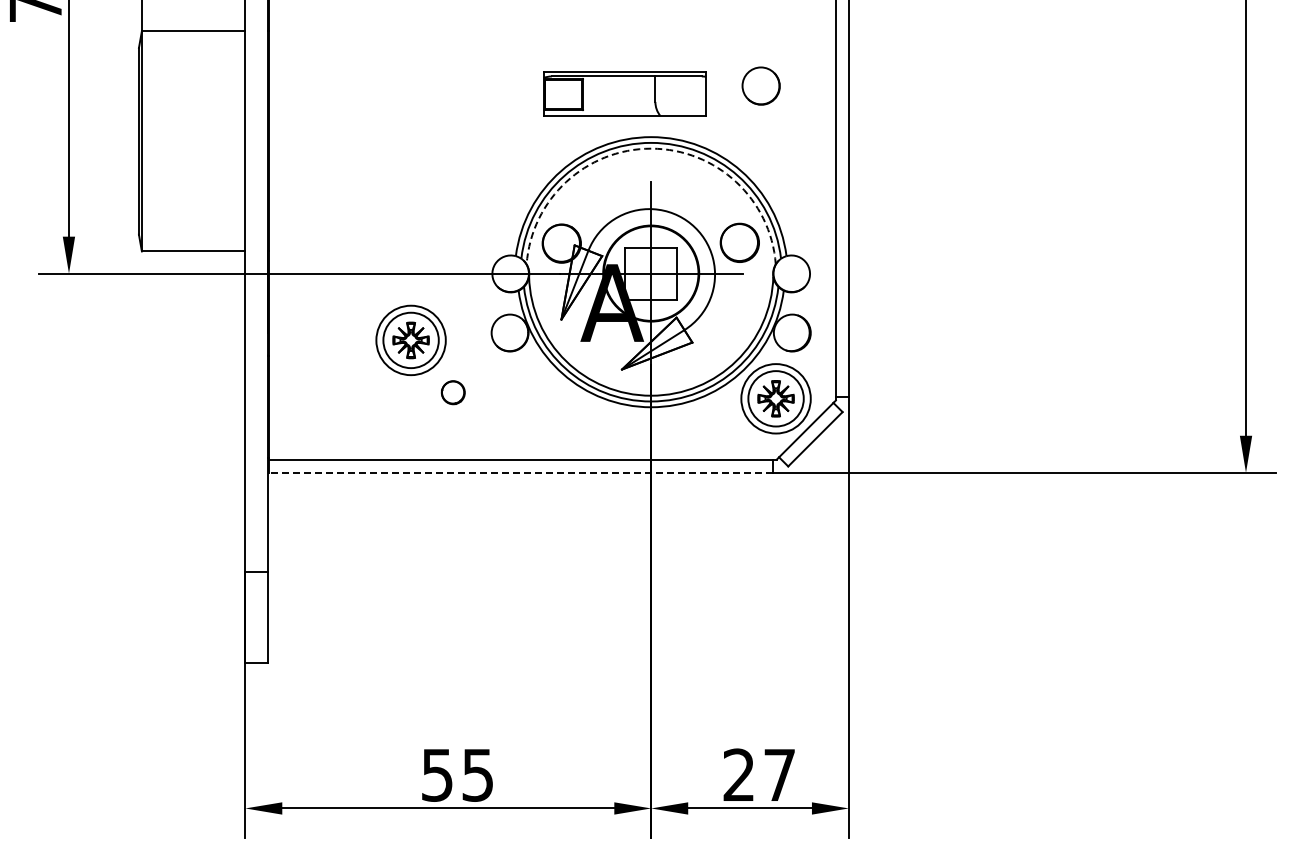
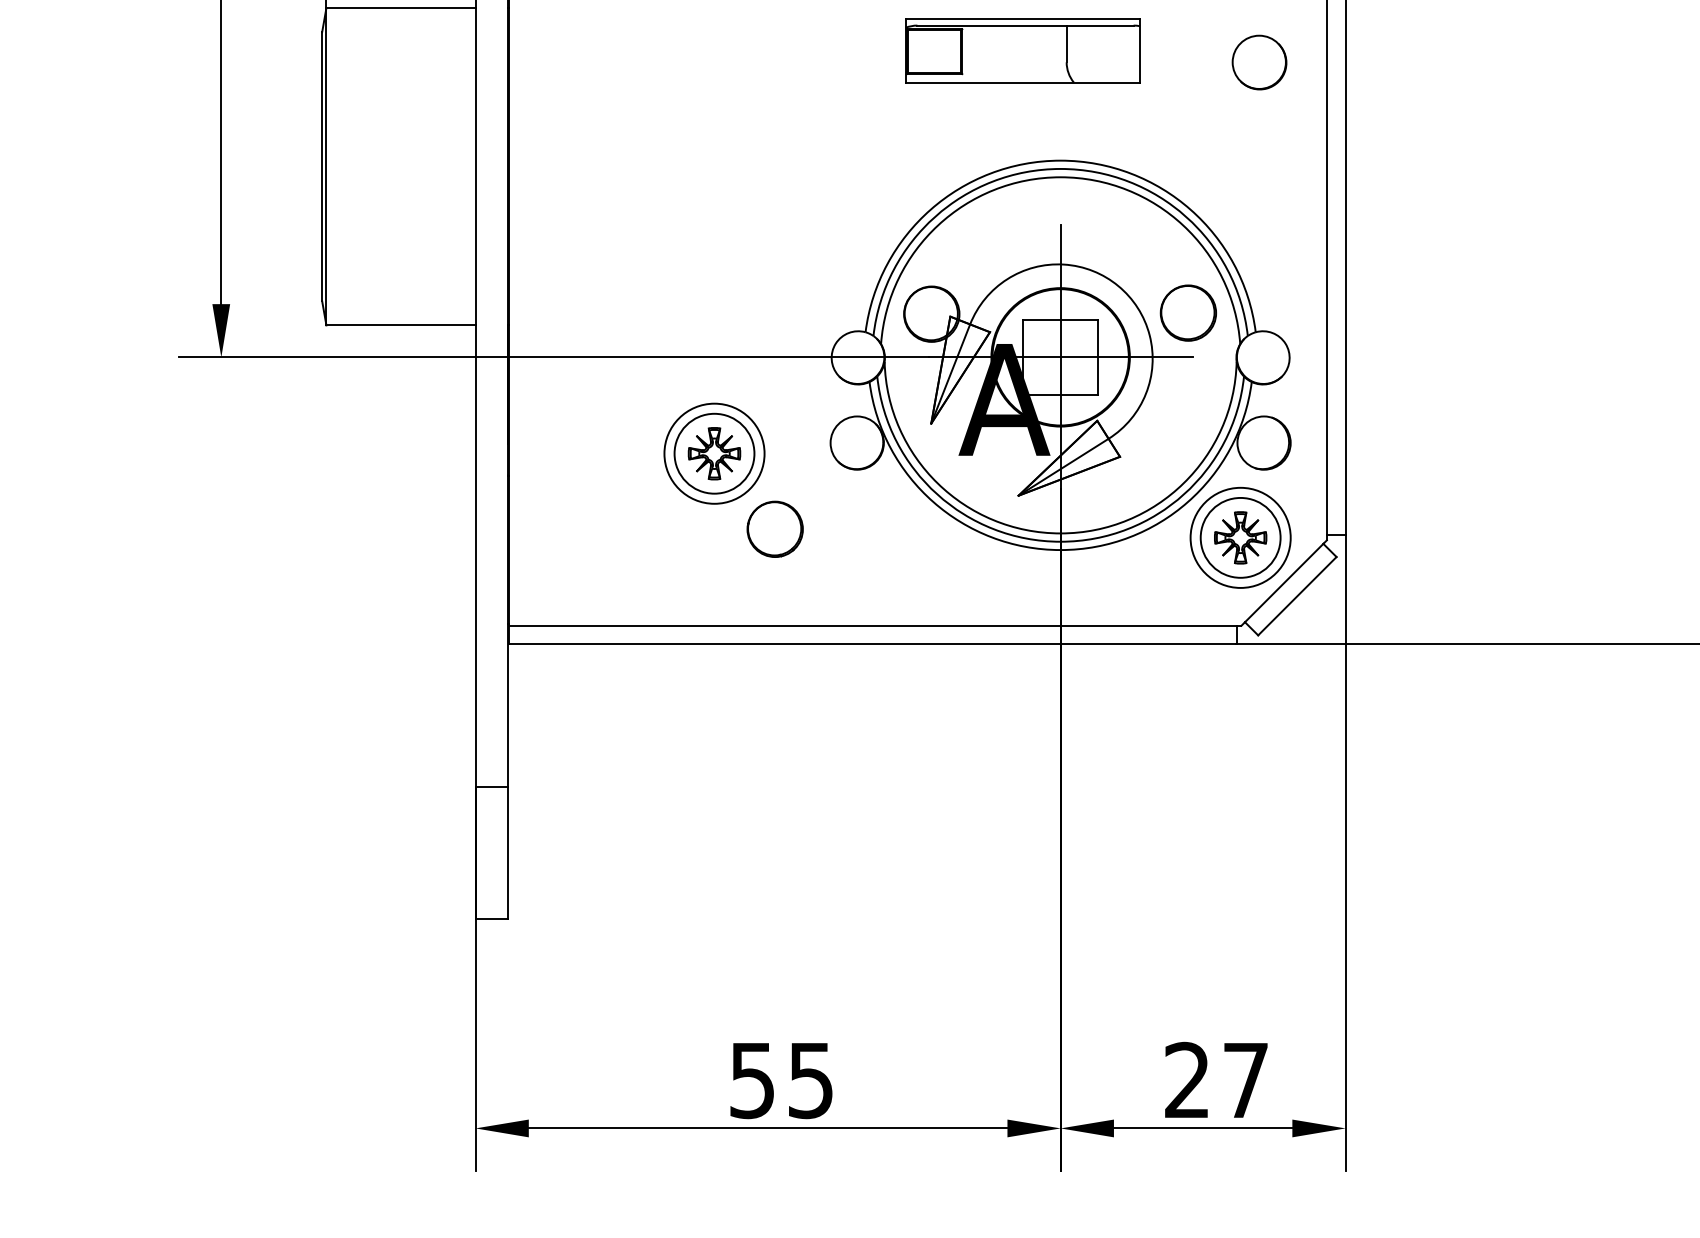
part: (760, 85) -> (1258, 61), moved
part: (624, 93) -> (1022, 50), moved
arc: (651, 148) -> (1061, 177), dashed -> solid
circle: (453, 392) -> (775, 528), size x1.67
line: (520, 472) -> (872, 644), dashed -> solid

